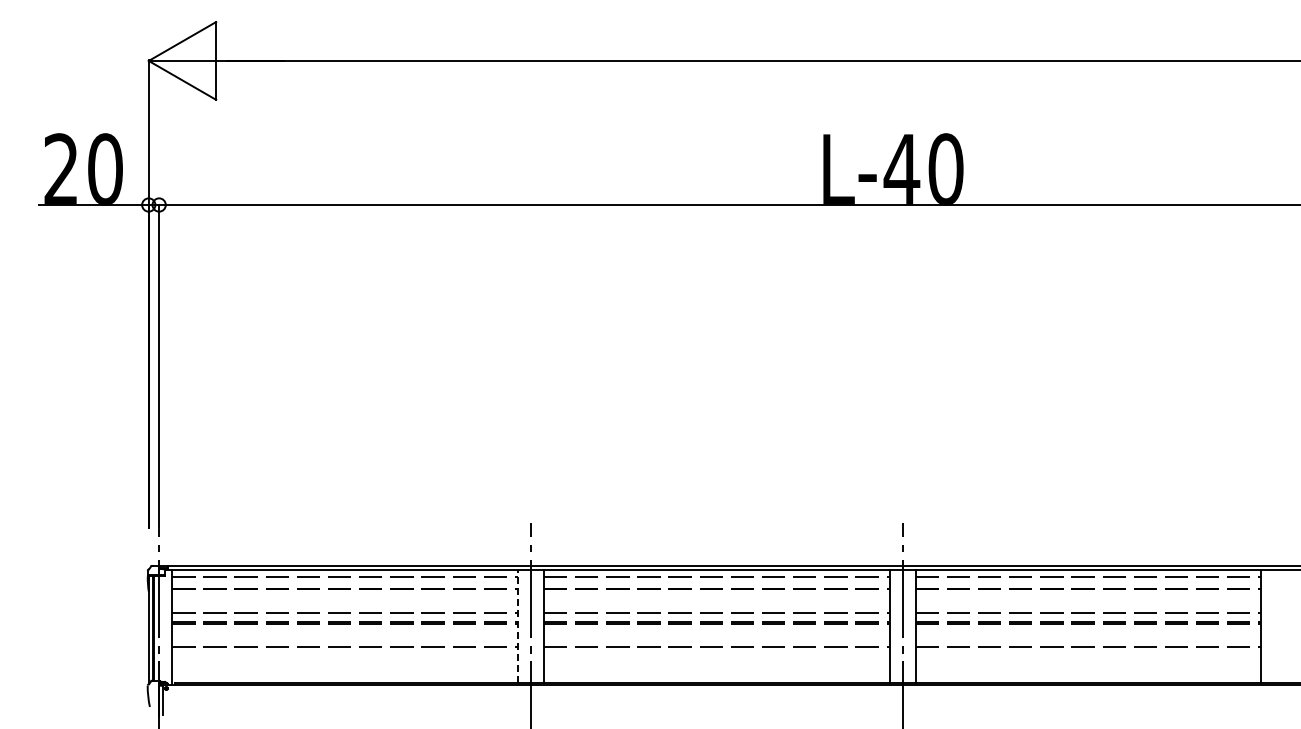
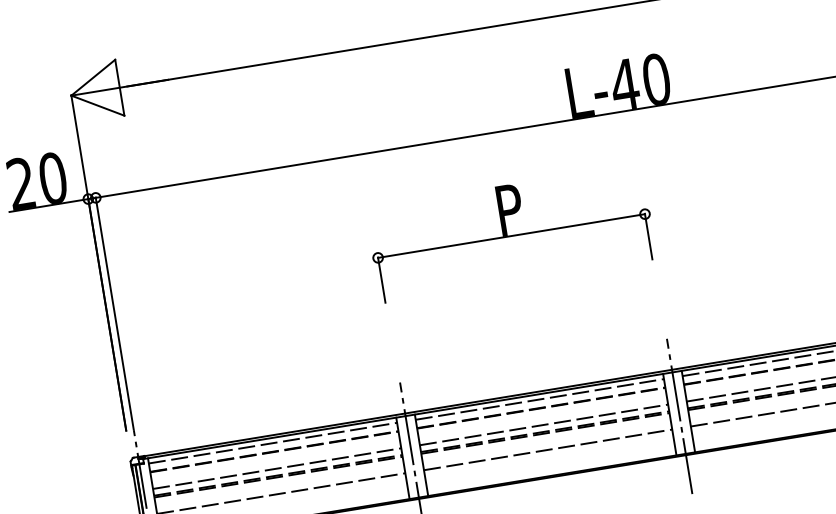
part: (714, 345) -> (511, 233), added
line: (517, 626) -> (402, 458), dashed -> solid

